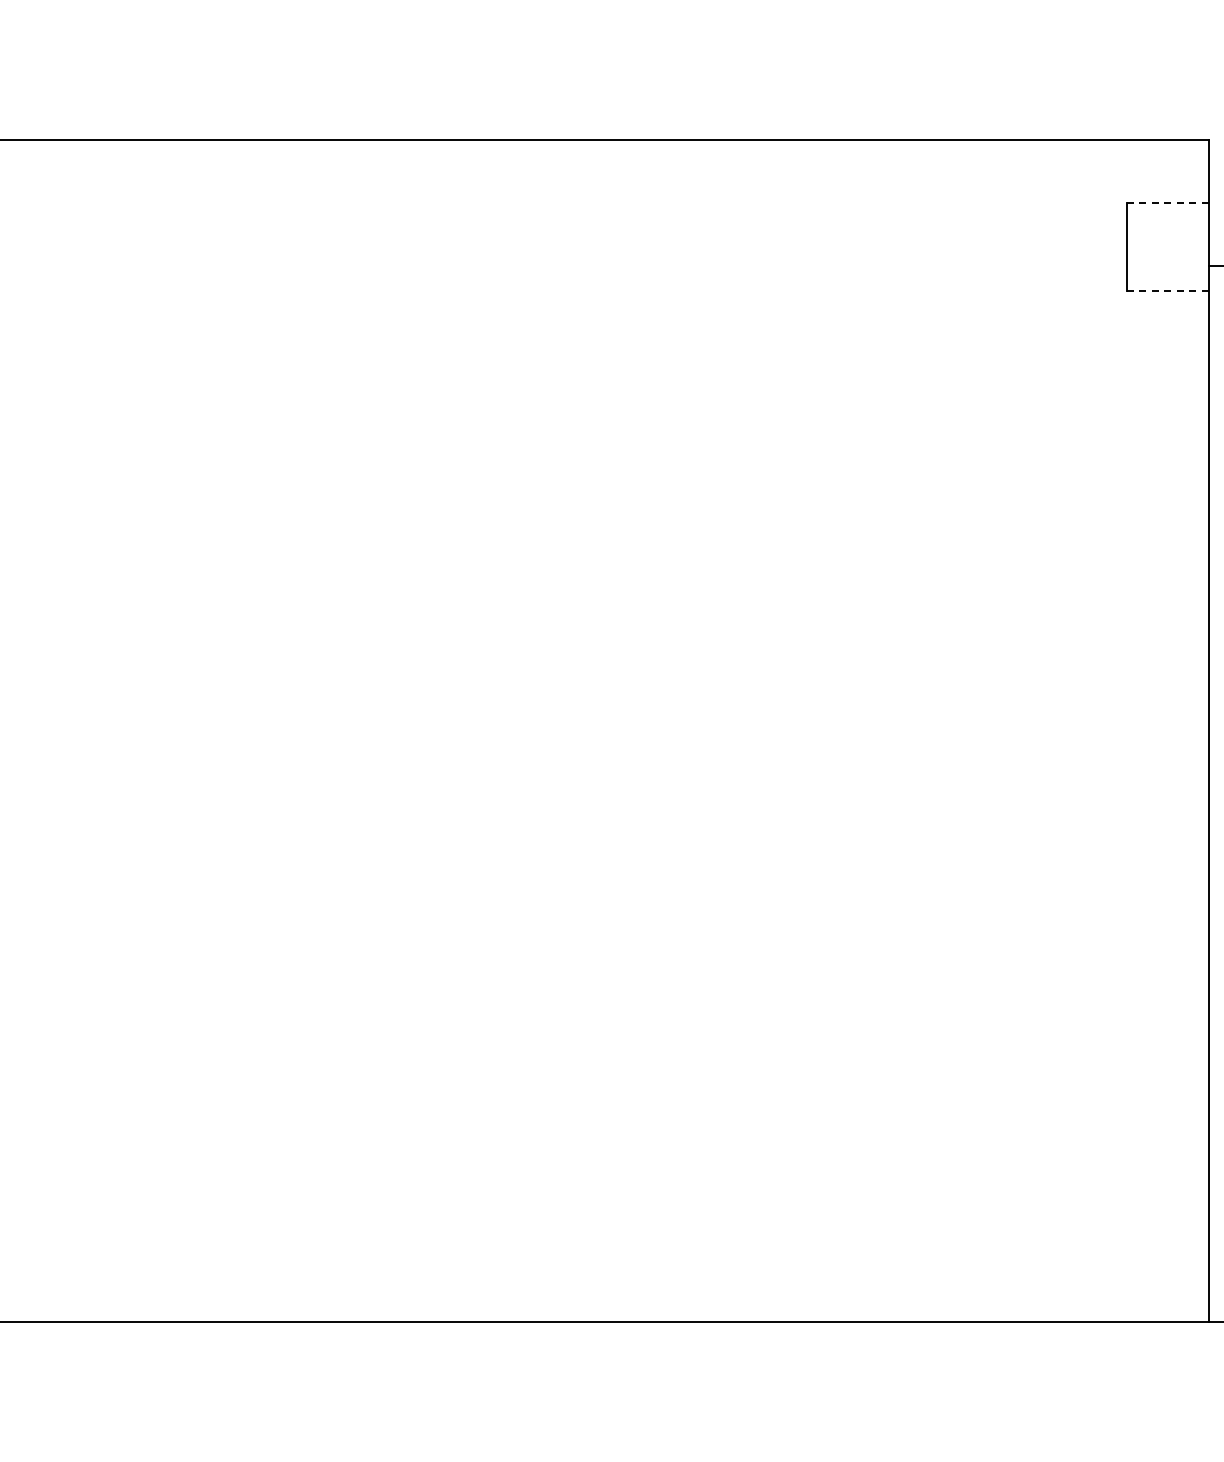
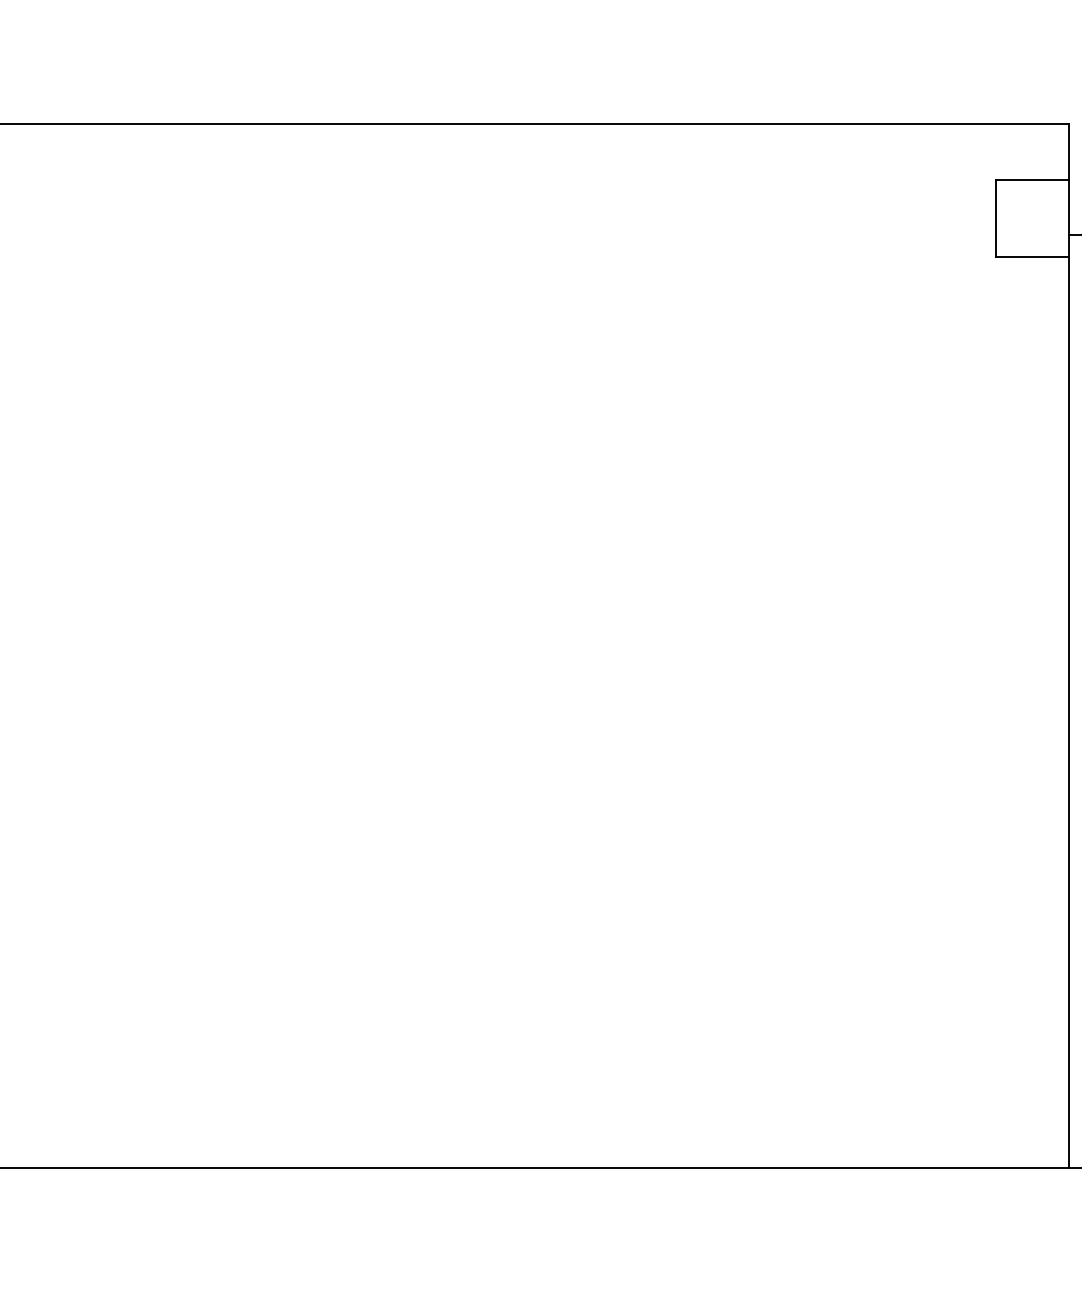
line: (1168, 203) -> (1032, 179), dashed -> solid
line: (1168, 291) -> (1032, 257), dashed -> solid

